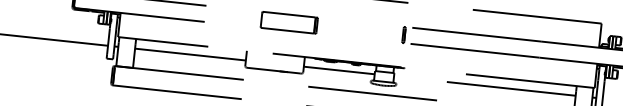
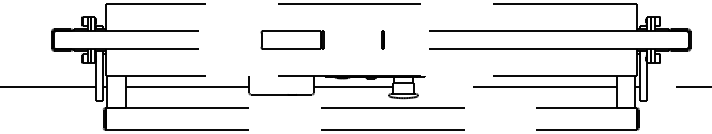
line: (403, 34) -> (382, 39), moved

